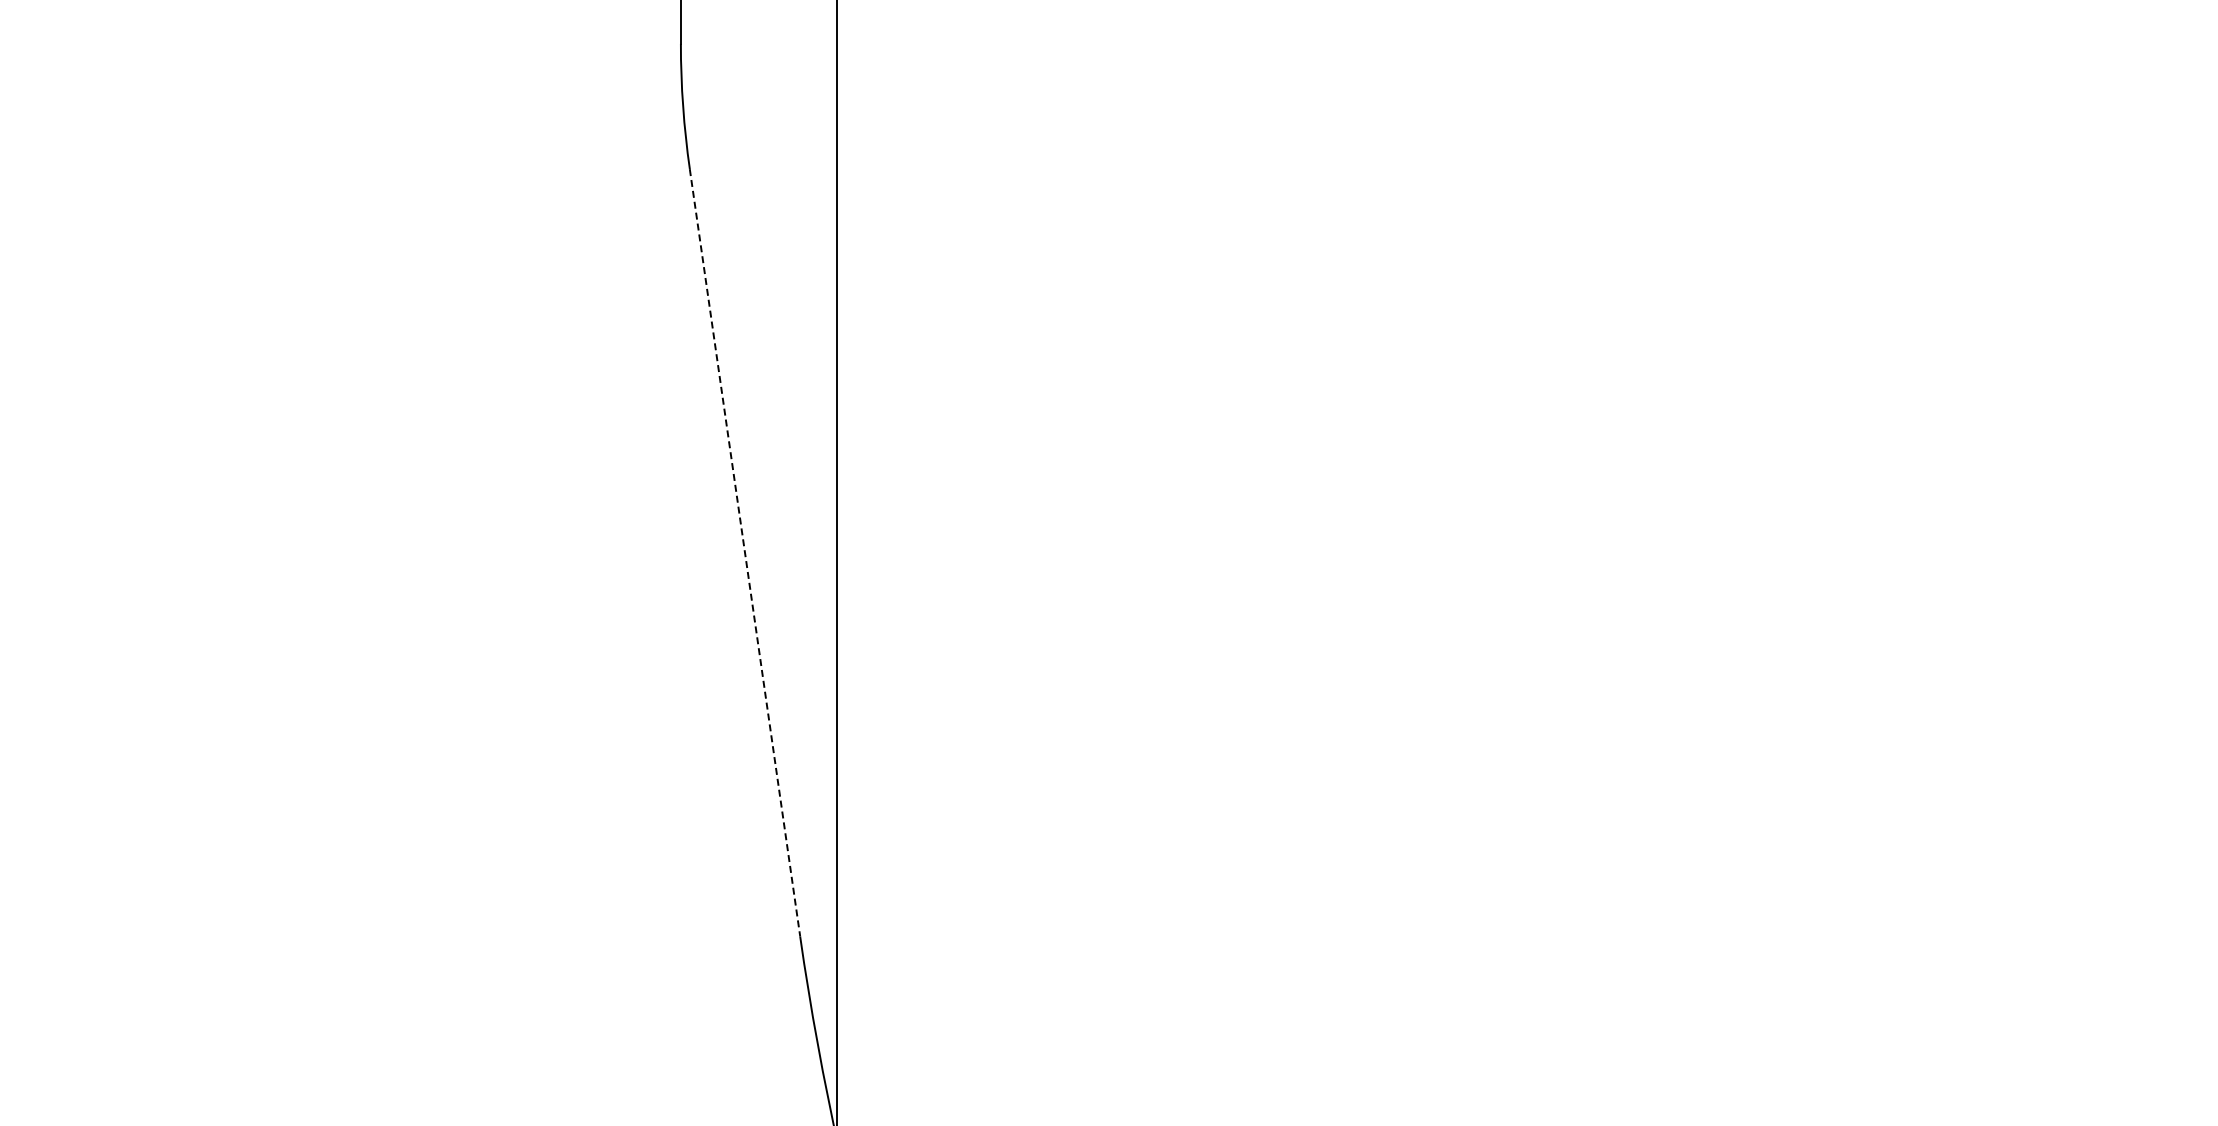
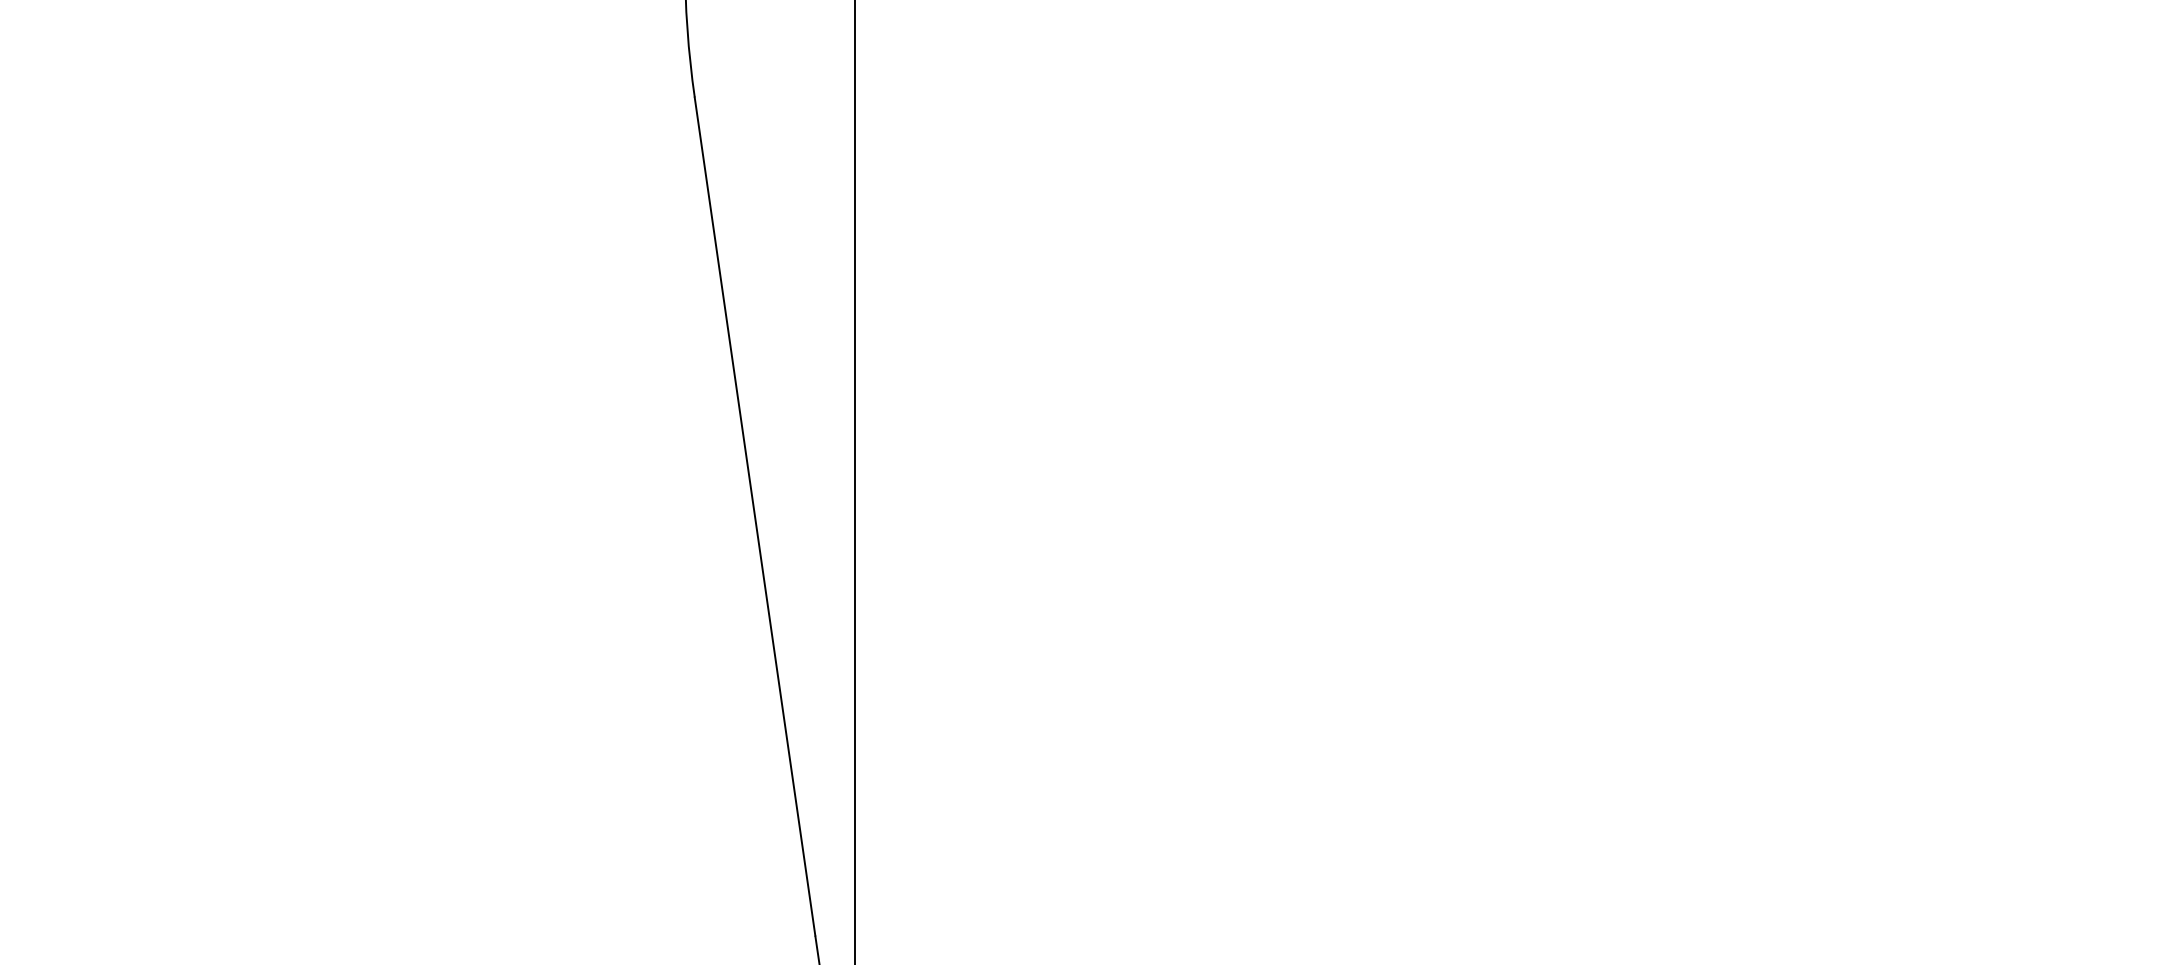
line: (745, 552) -> (755, 516), dashed -> solid

